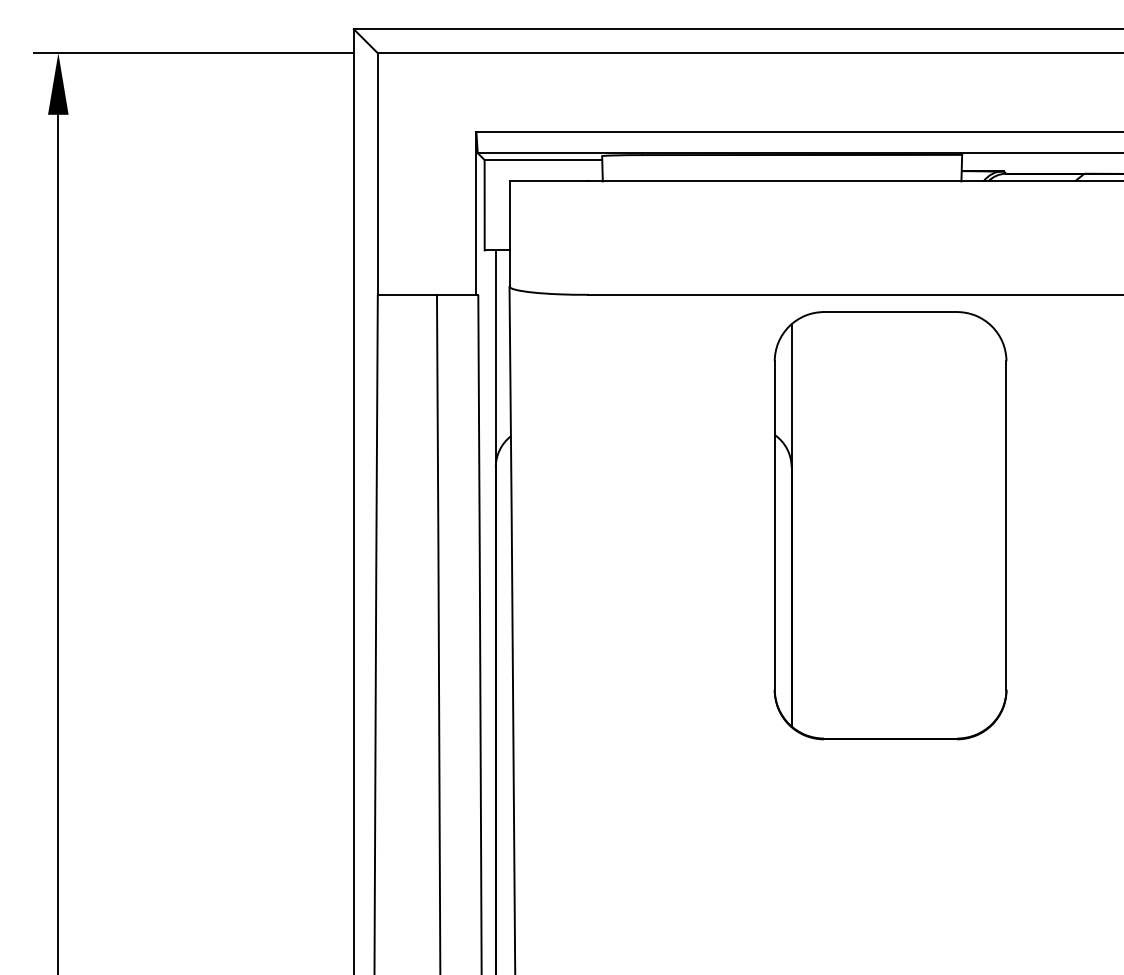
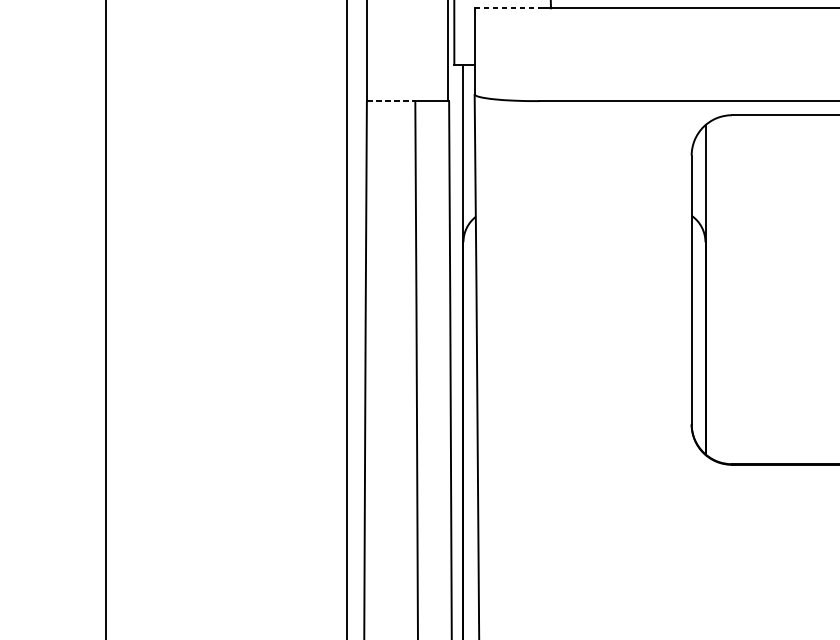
line: (549, 181) -> (507, 8), solid -> dashed
line: (407, 294) -> (391, 100), solid -> dashed

